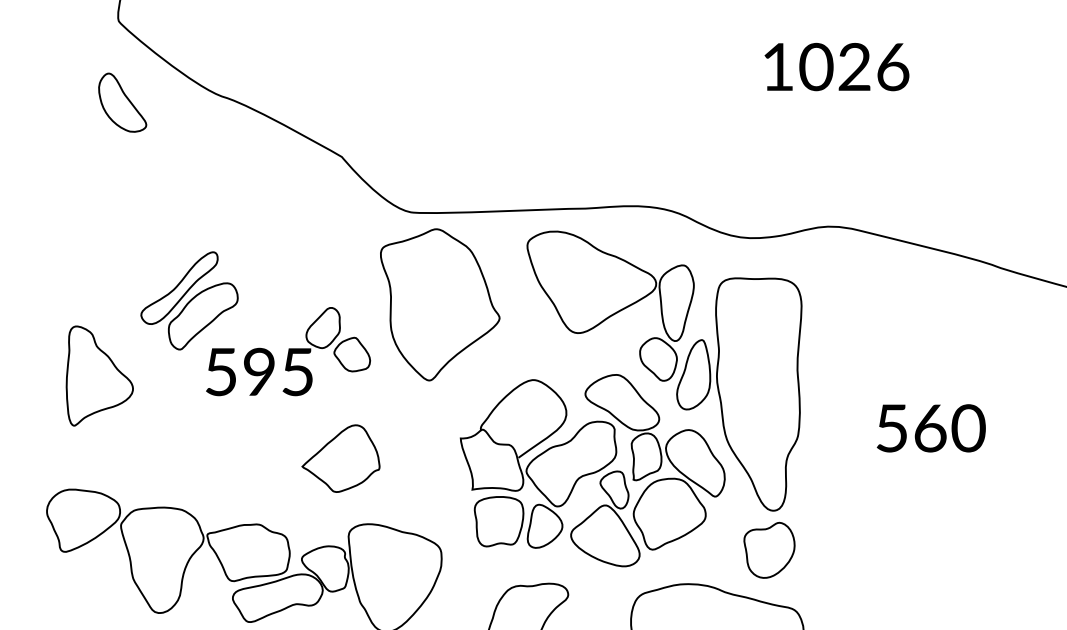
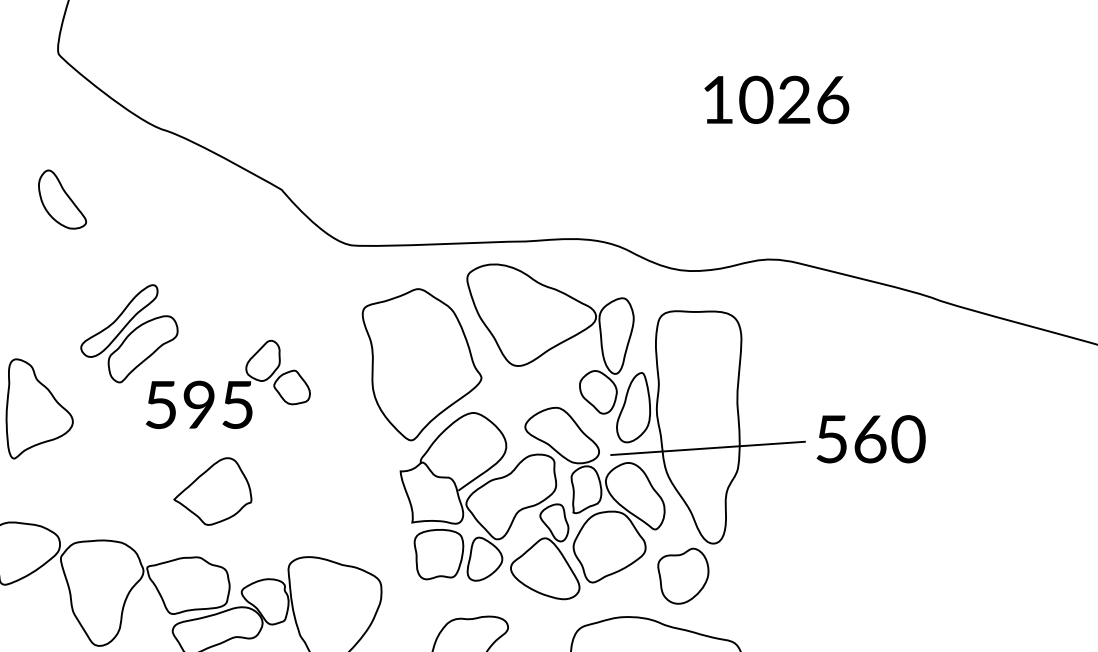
part: (122, 102) -> (62, 199), moved
part: (439, 304) -> (421, 364), moved
line: (767, 415) -> (707, 448), added
text: (930, 428) -> (870, 439), moved
part: (340, 458) -> (212, 491), moved
part: (769, 549) -> (683, 575), moved

